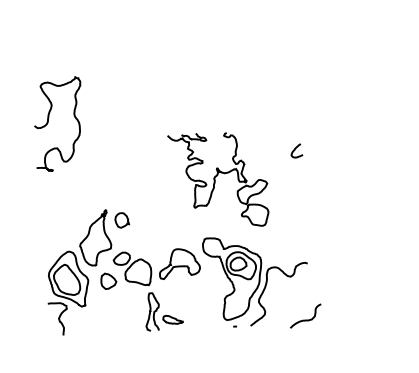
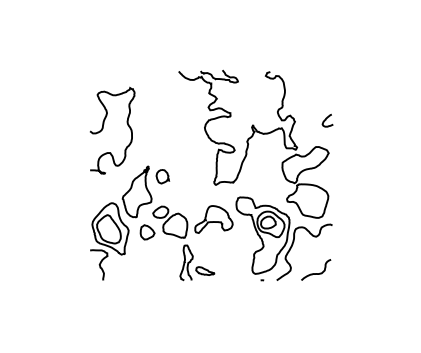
curve: (48, 123) -> (103, 129), moved
part: (218, 179) -> (253, 143), size x1.67
curve: (306, 319) -> (316, 273), moved

